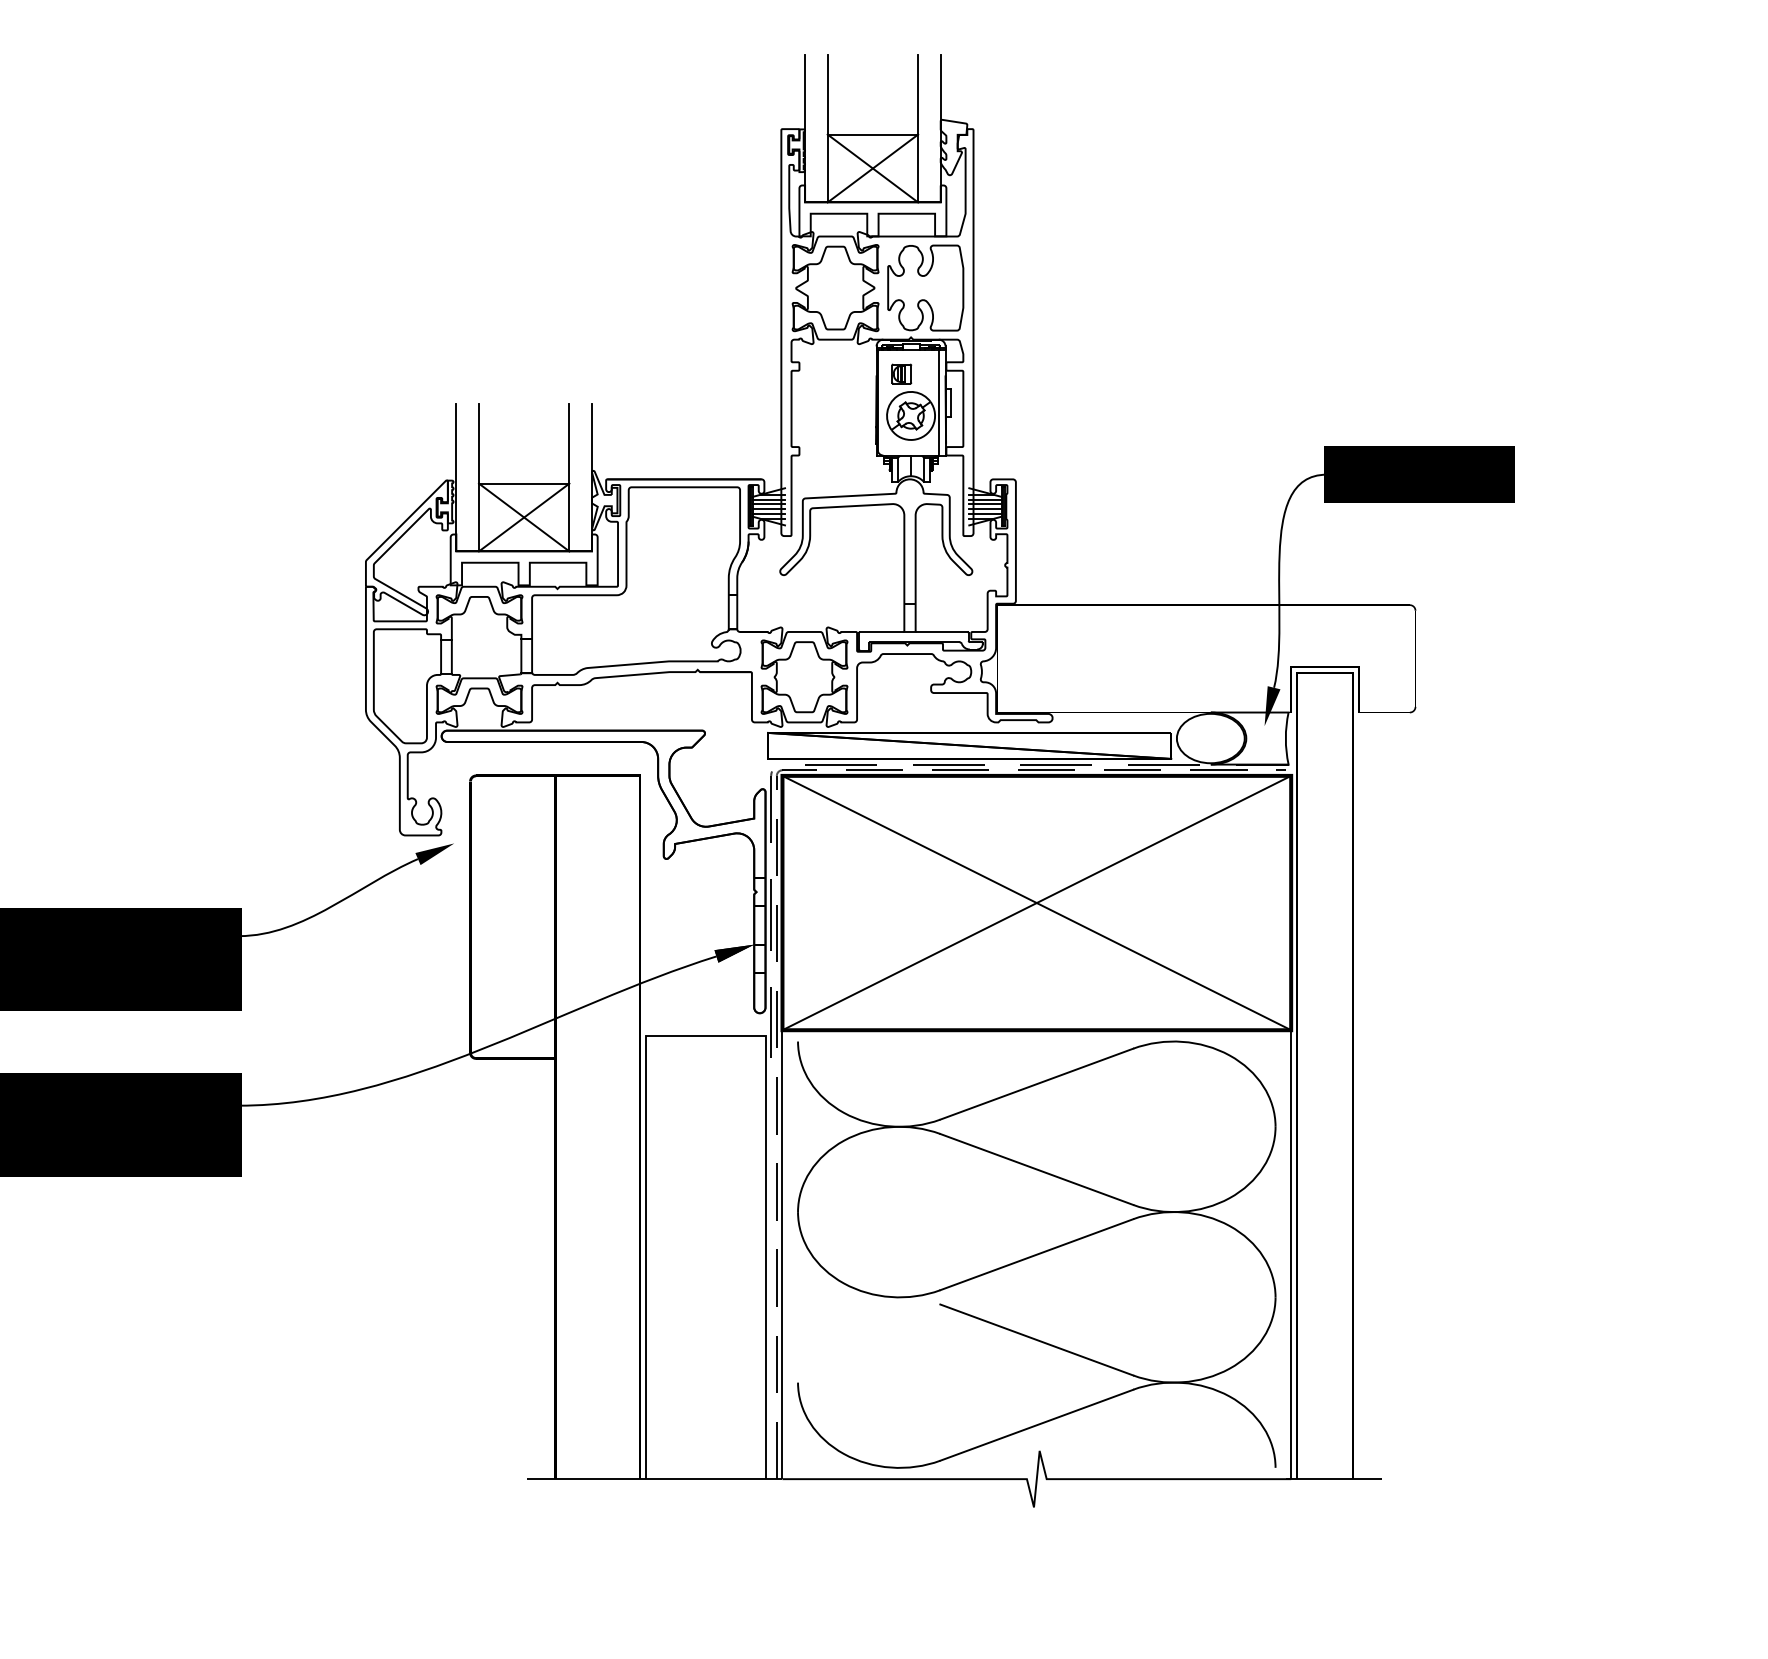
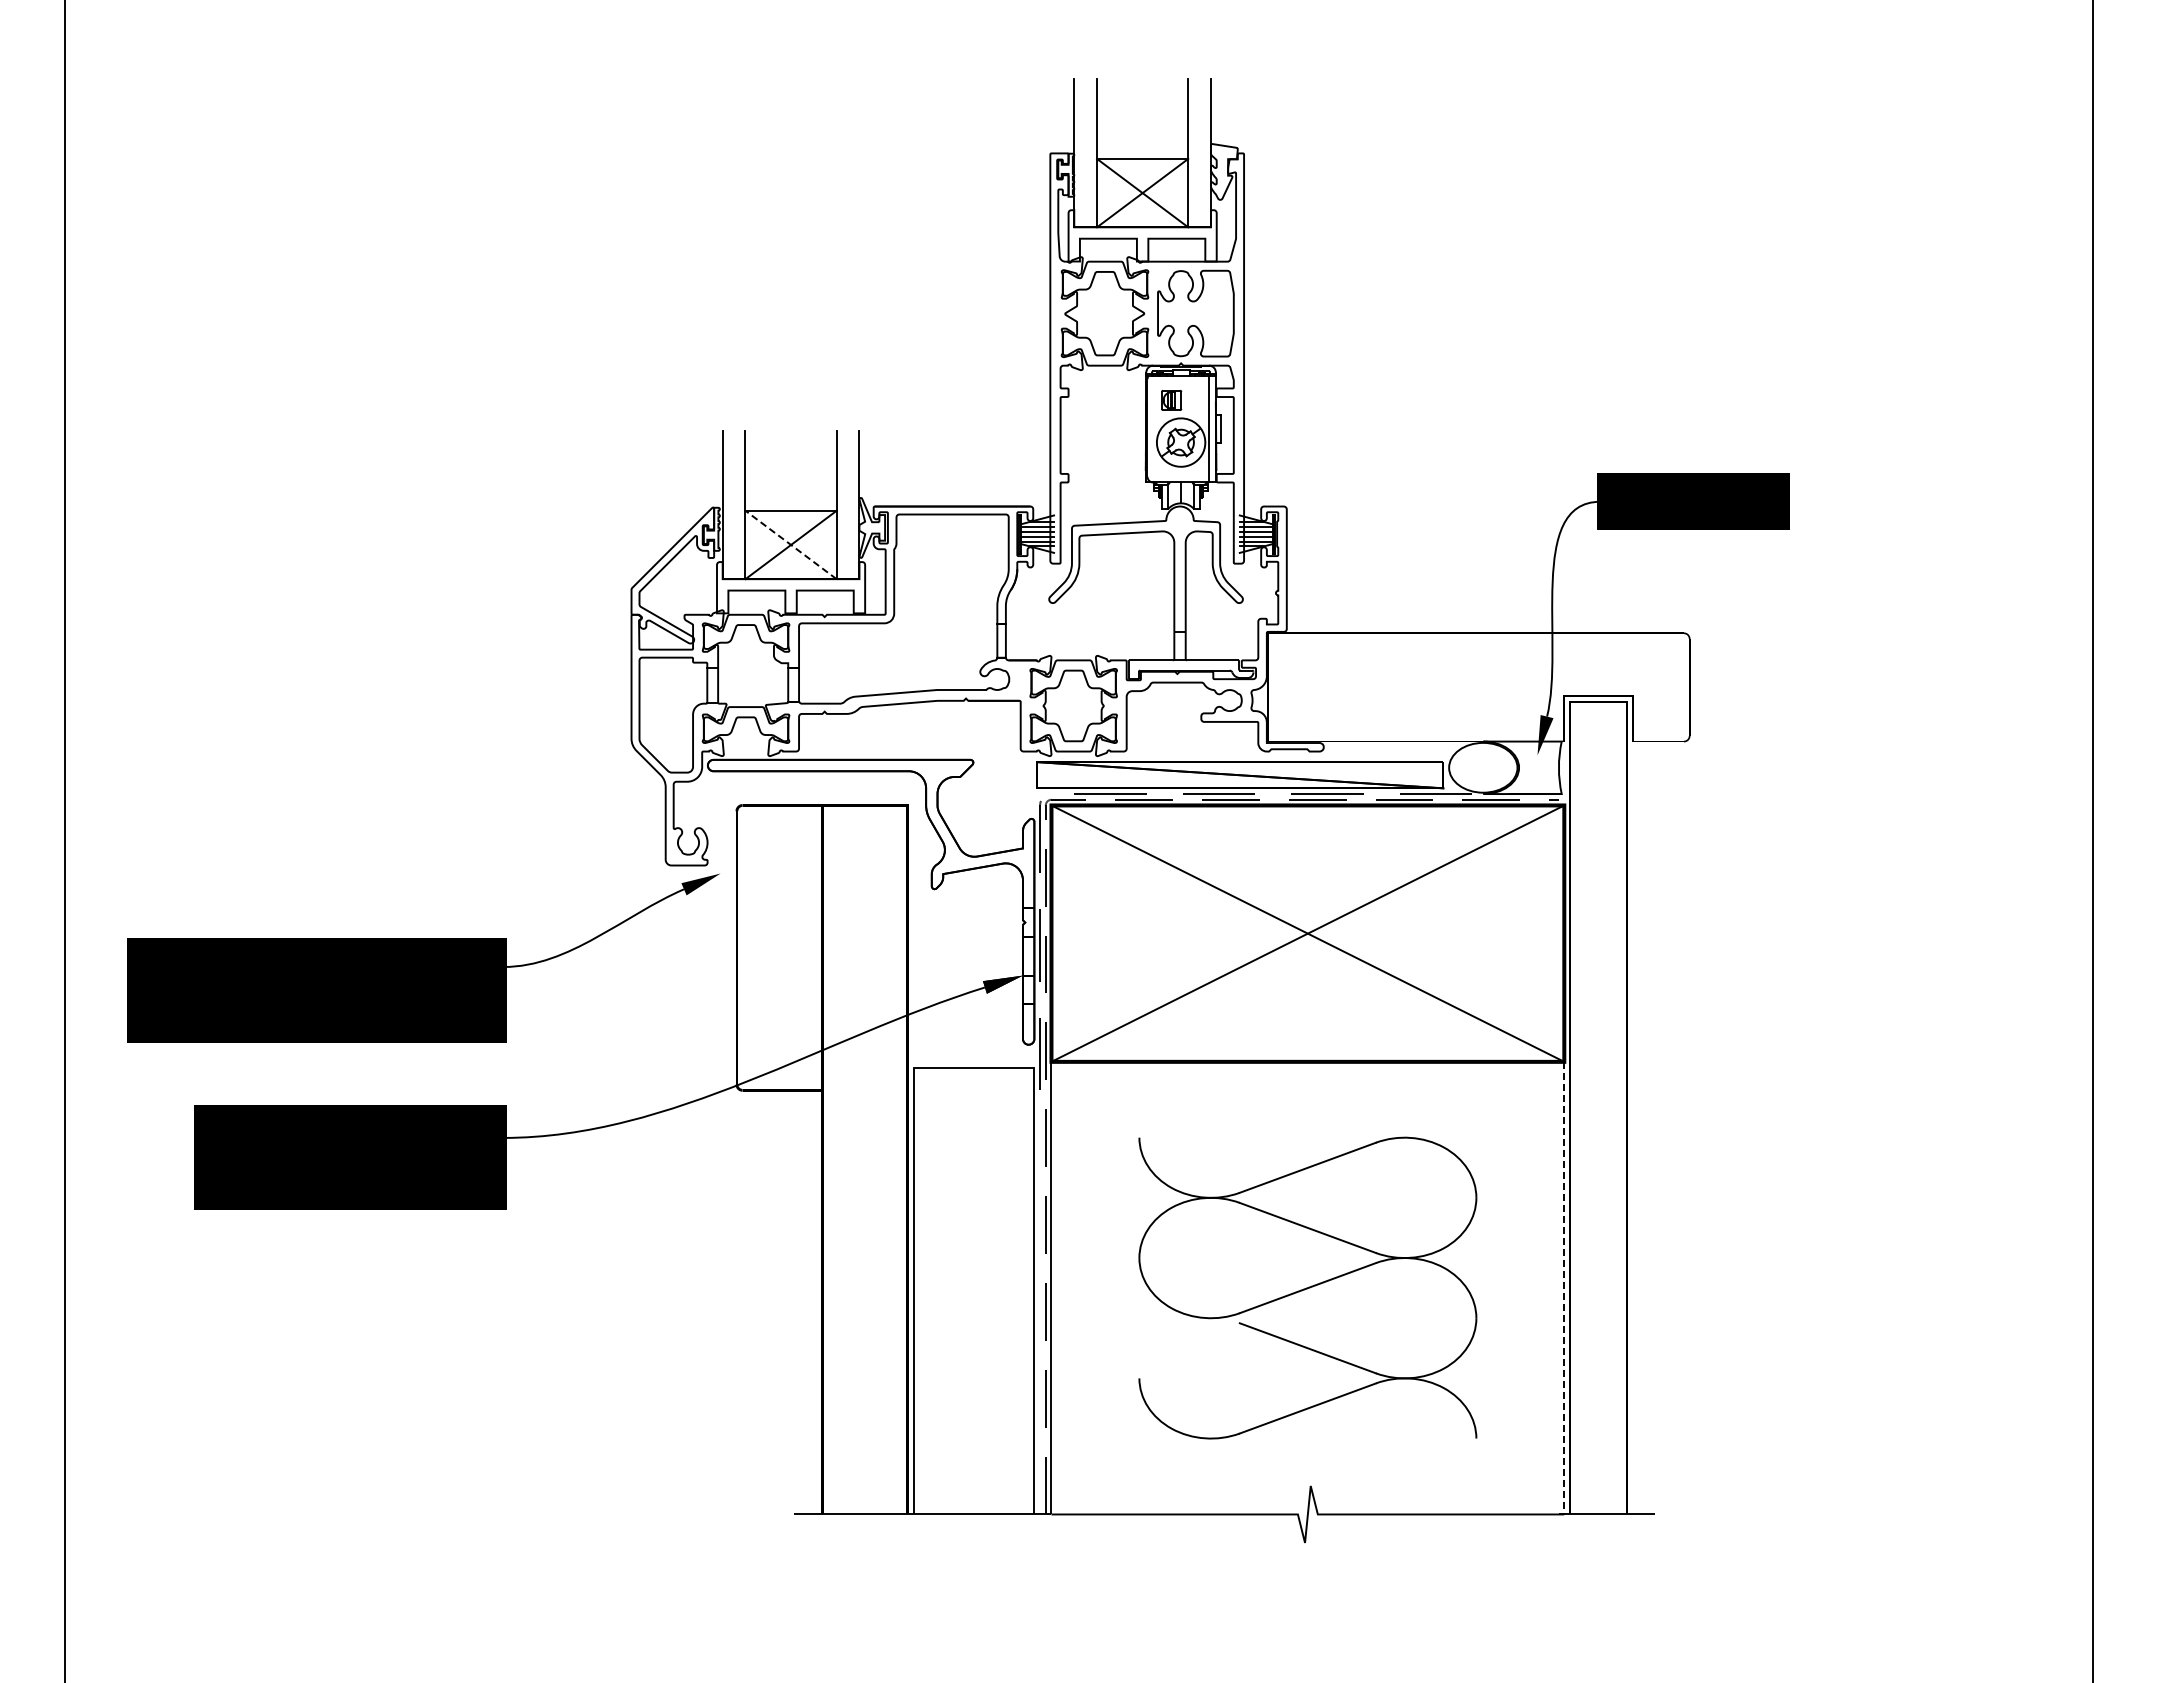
line: (524, 517) -> (791, 544), solid -> dashed
part: (1036, 1254) -> (1307, 1287), size x0.7
line: (1291, 1255) -> (1564, 1288), solid -> dashed

